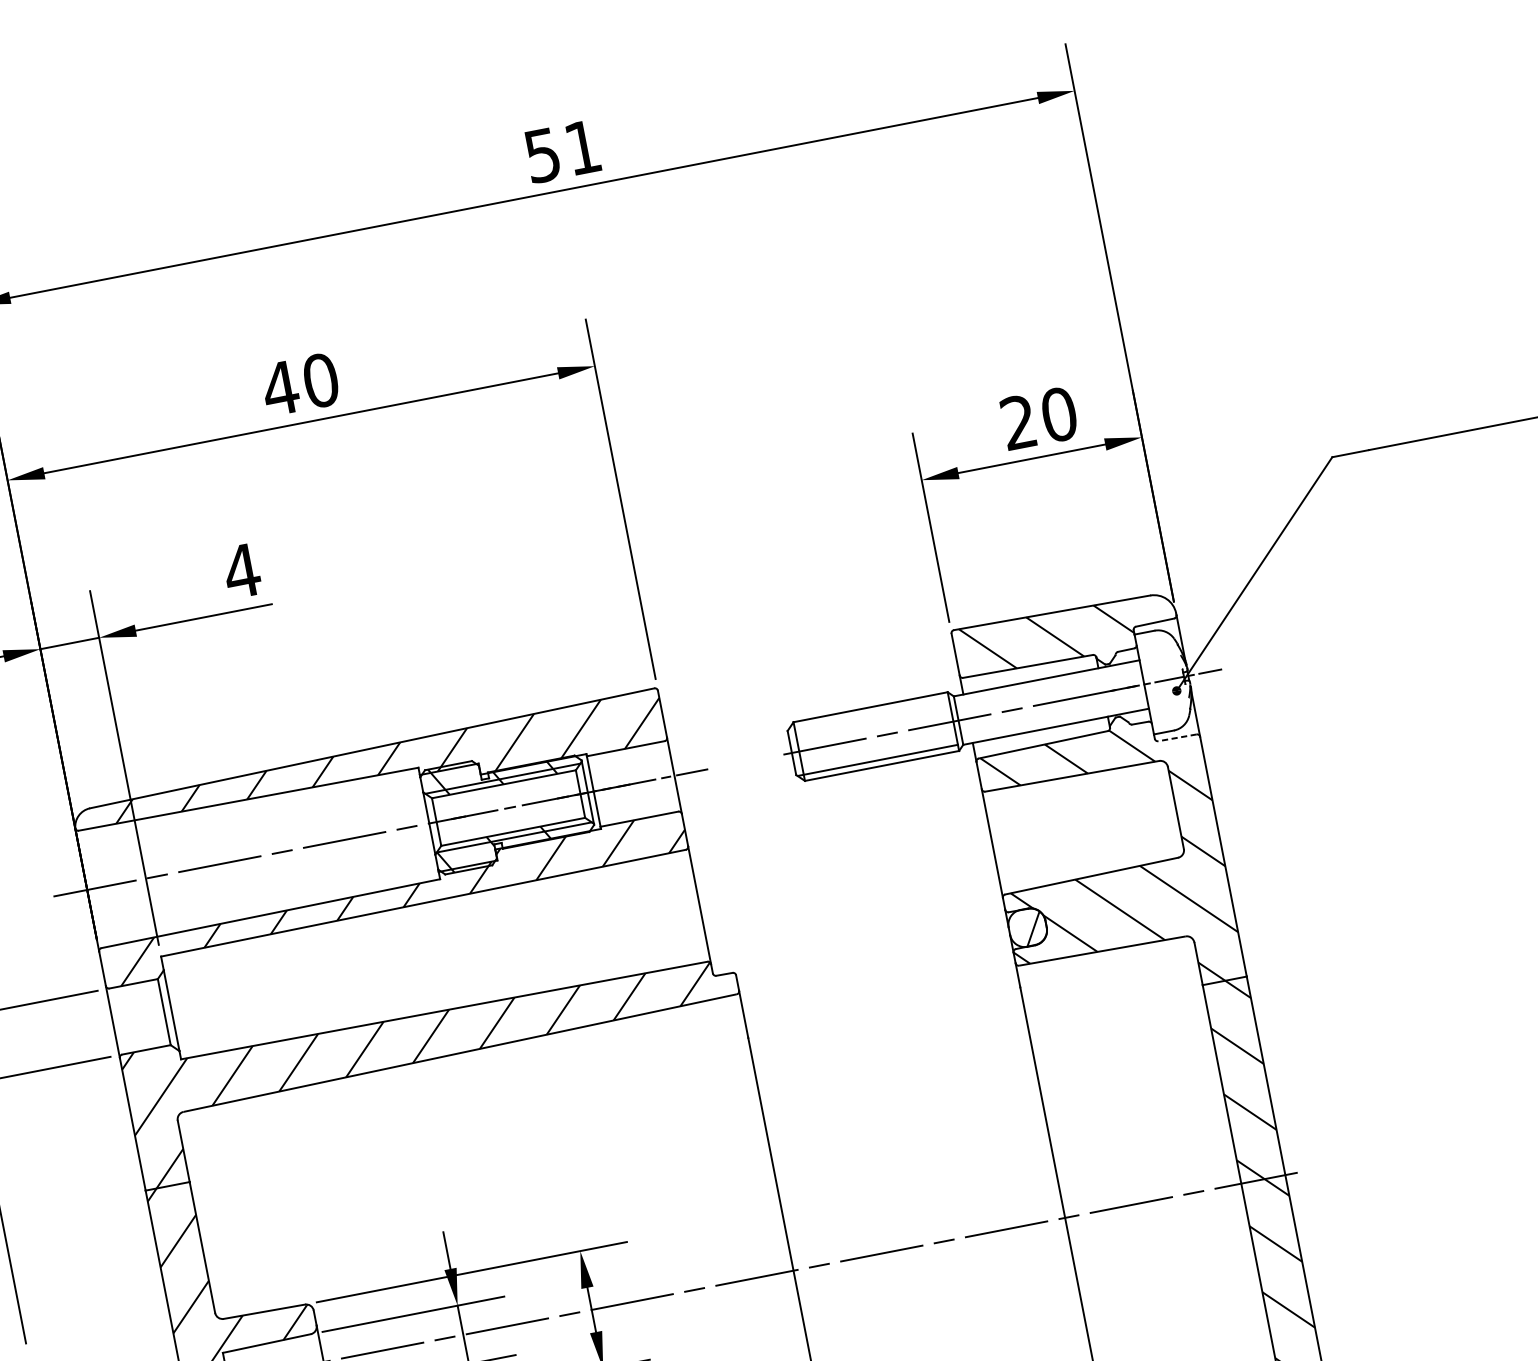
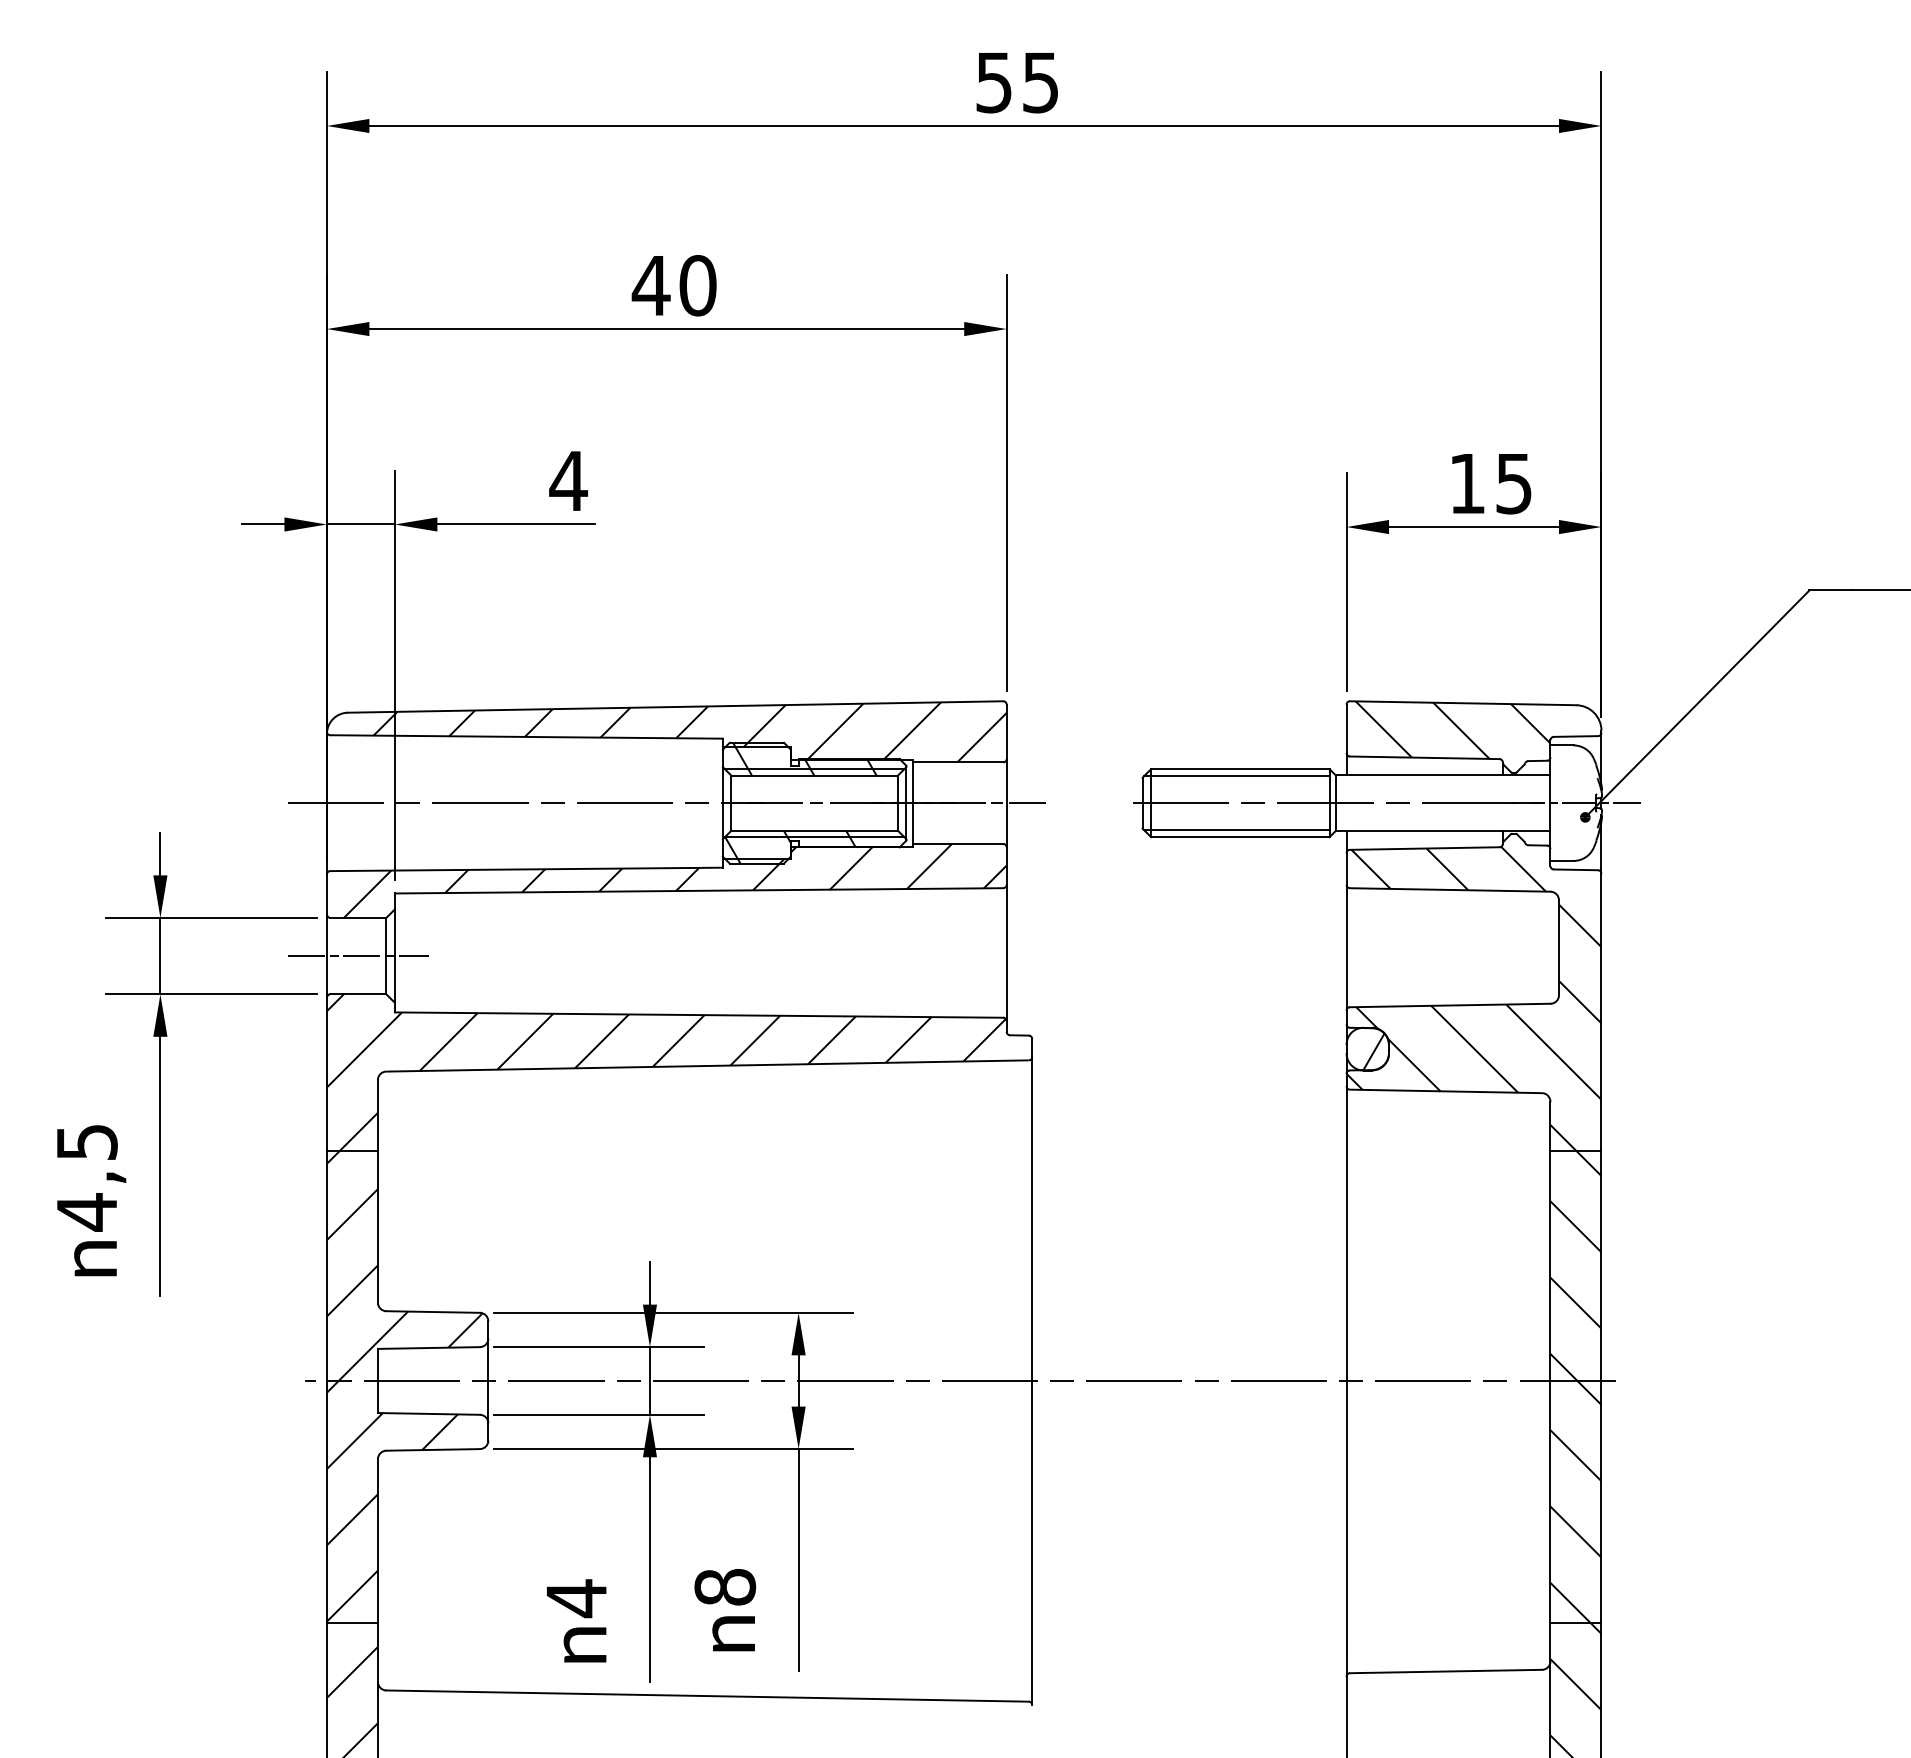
text: (582, 148) -> (1040, 83), 51 -> 55
text: (1038, 418) -> (1490, 483), 20 -> 15
line: (868, 714) -> (1236, 776), added
line: (1177, 737) -> (1575, 869), dashed -> solid
line: (139, 1017) -> (357, 956), added

